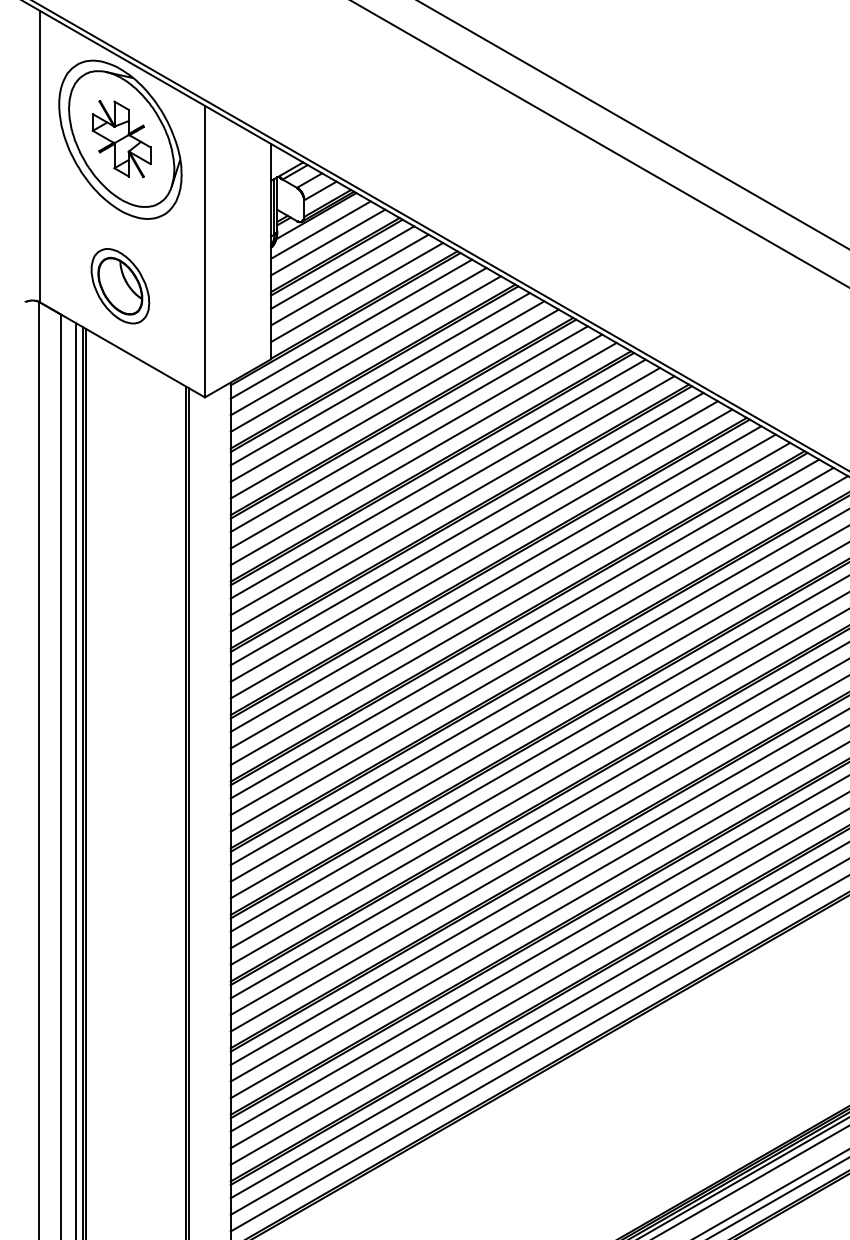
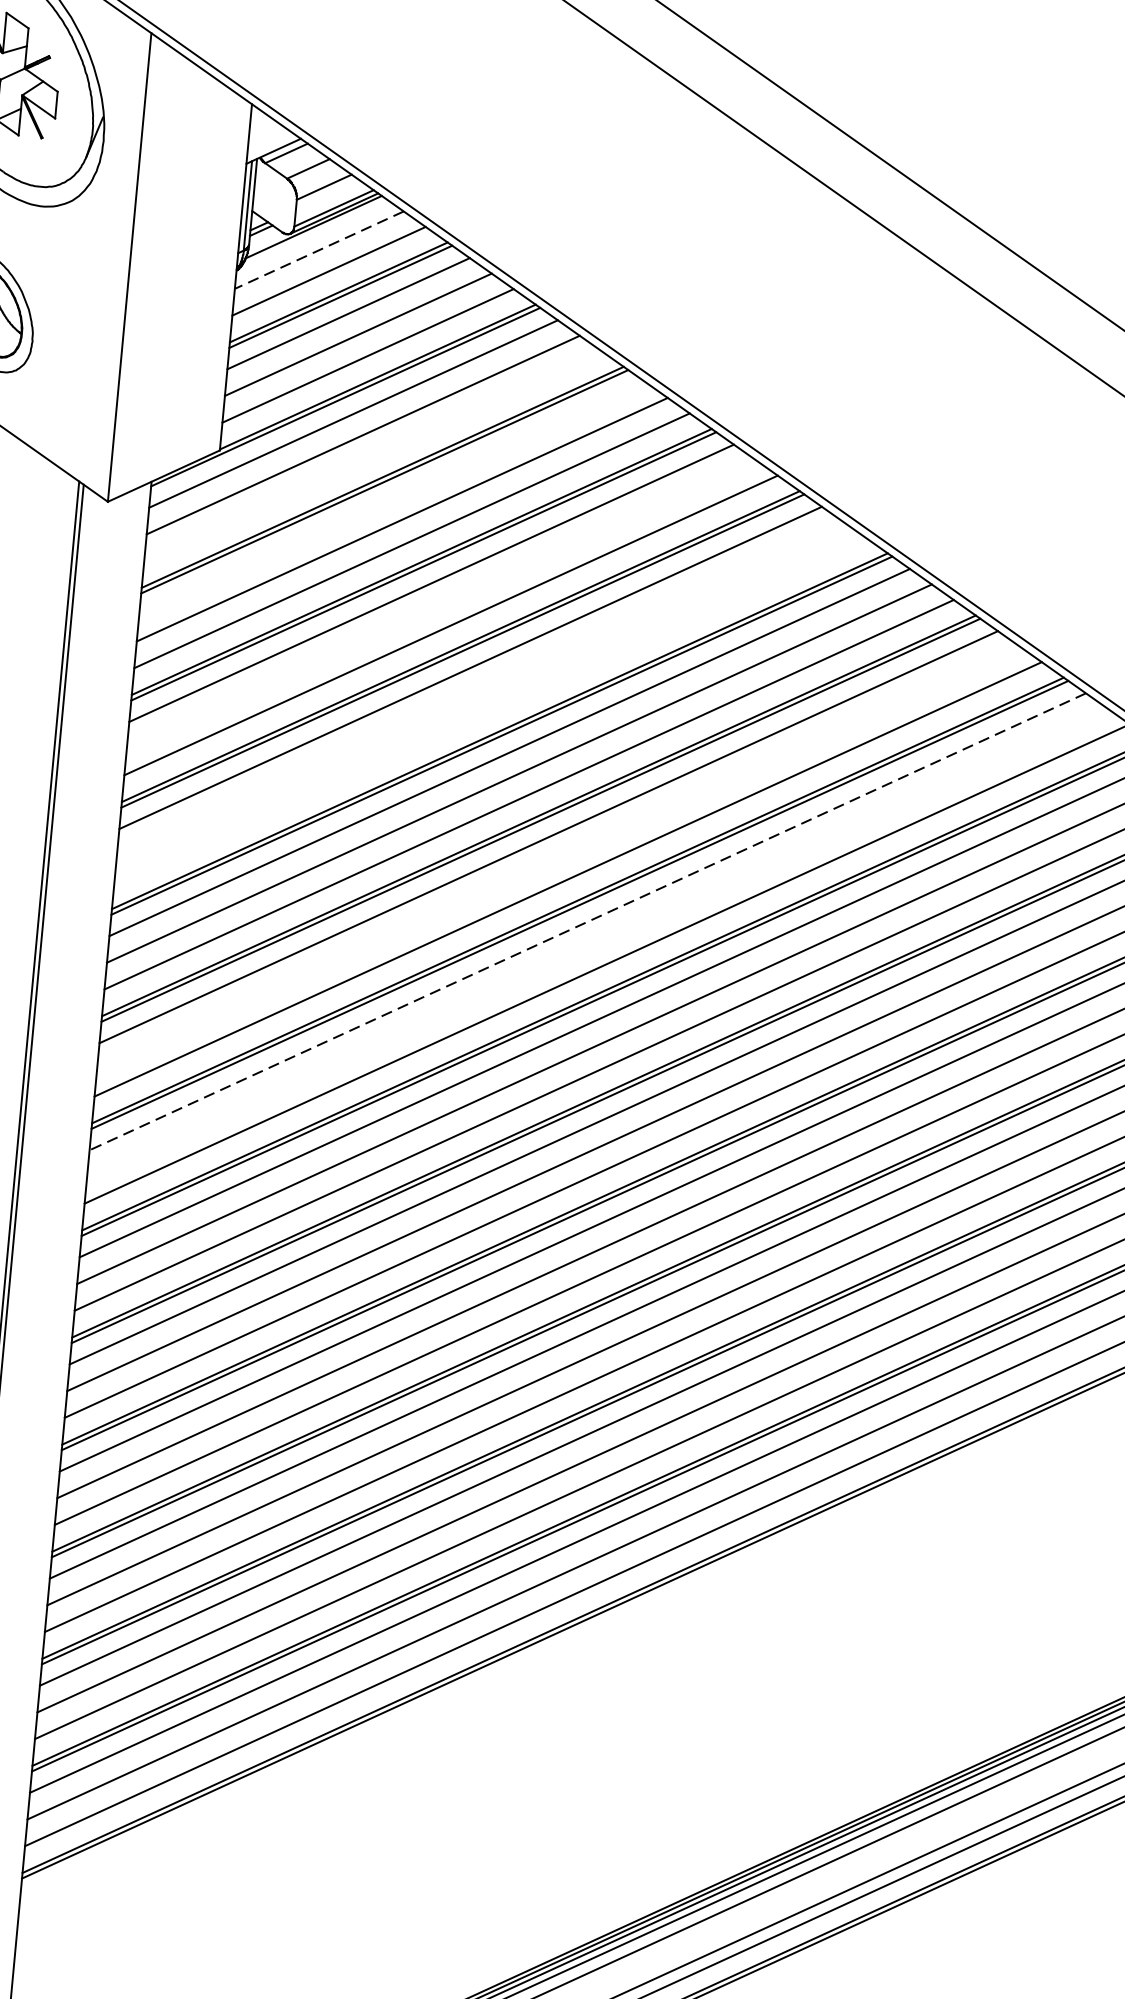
line: (320, 230) -> (318, 250), solid -> dashed
line: (365, 353) -> (372, 455), removed
line: (379, 379) -> (391, 499), removed
line: (416, 441) -> (441, 604), removed
line: (445, 491) -> (480, 688), removed
line: (452, 503) -> (489, 709), removed
line: (502, 591) -> (557, 858), removed
line: (525, 629) -> (588, 922), solid -> dashed
line: (531, 641) -> (596, 942), removed

